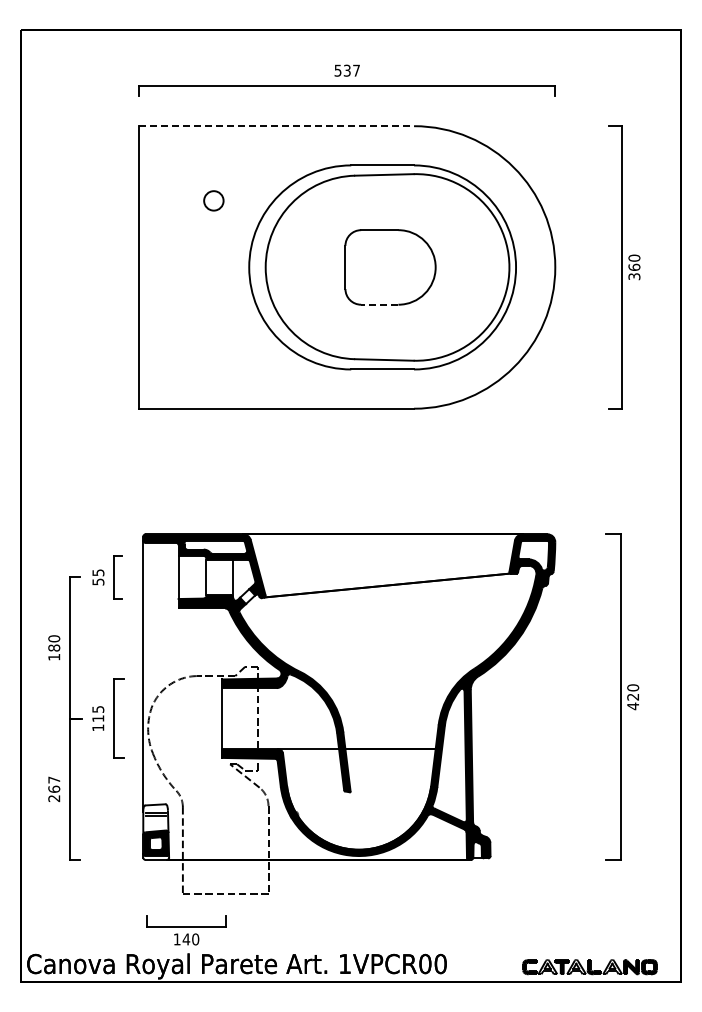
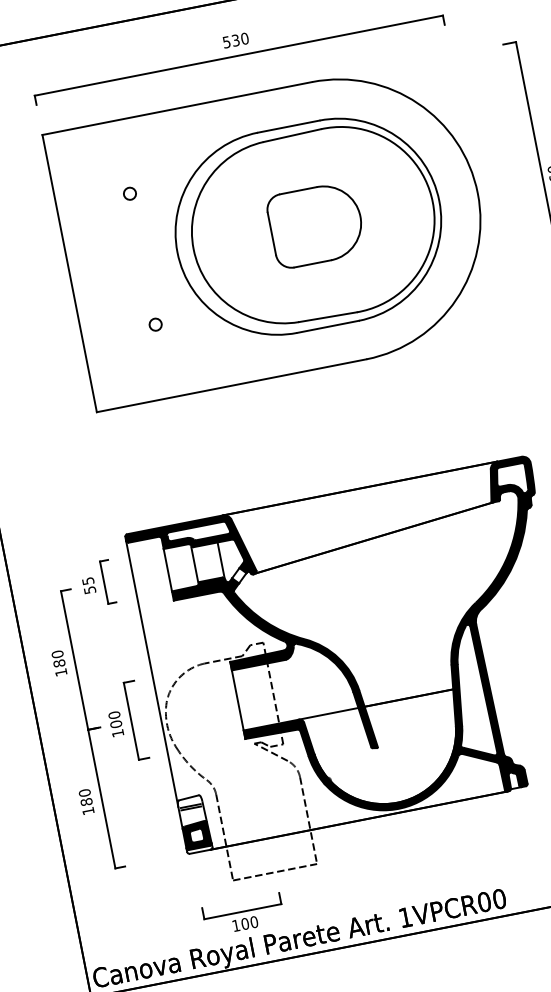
text: (356, 70) -> (244, 38), 537 -> 530
line: (277, 126) -> (178, 108), dashed -> solid
circle: (213, 200) -> (129, 193), size x0.62
line: (379, 304) -> (312, 263), dashed -> solid
circle: (213, 334) -> (155, 325), added
text: (98, 713) -> (115, 719), 115 -> 100
text: (54, 789) -> (86, 802), 267 -> 180
text: (186, 939) -> (245, 923), 140 -> 100

